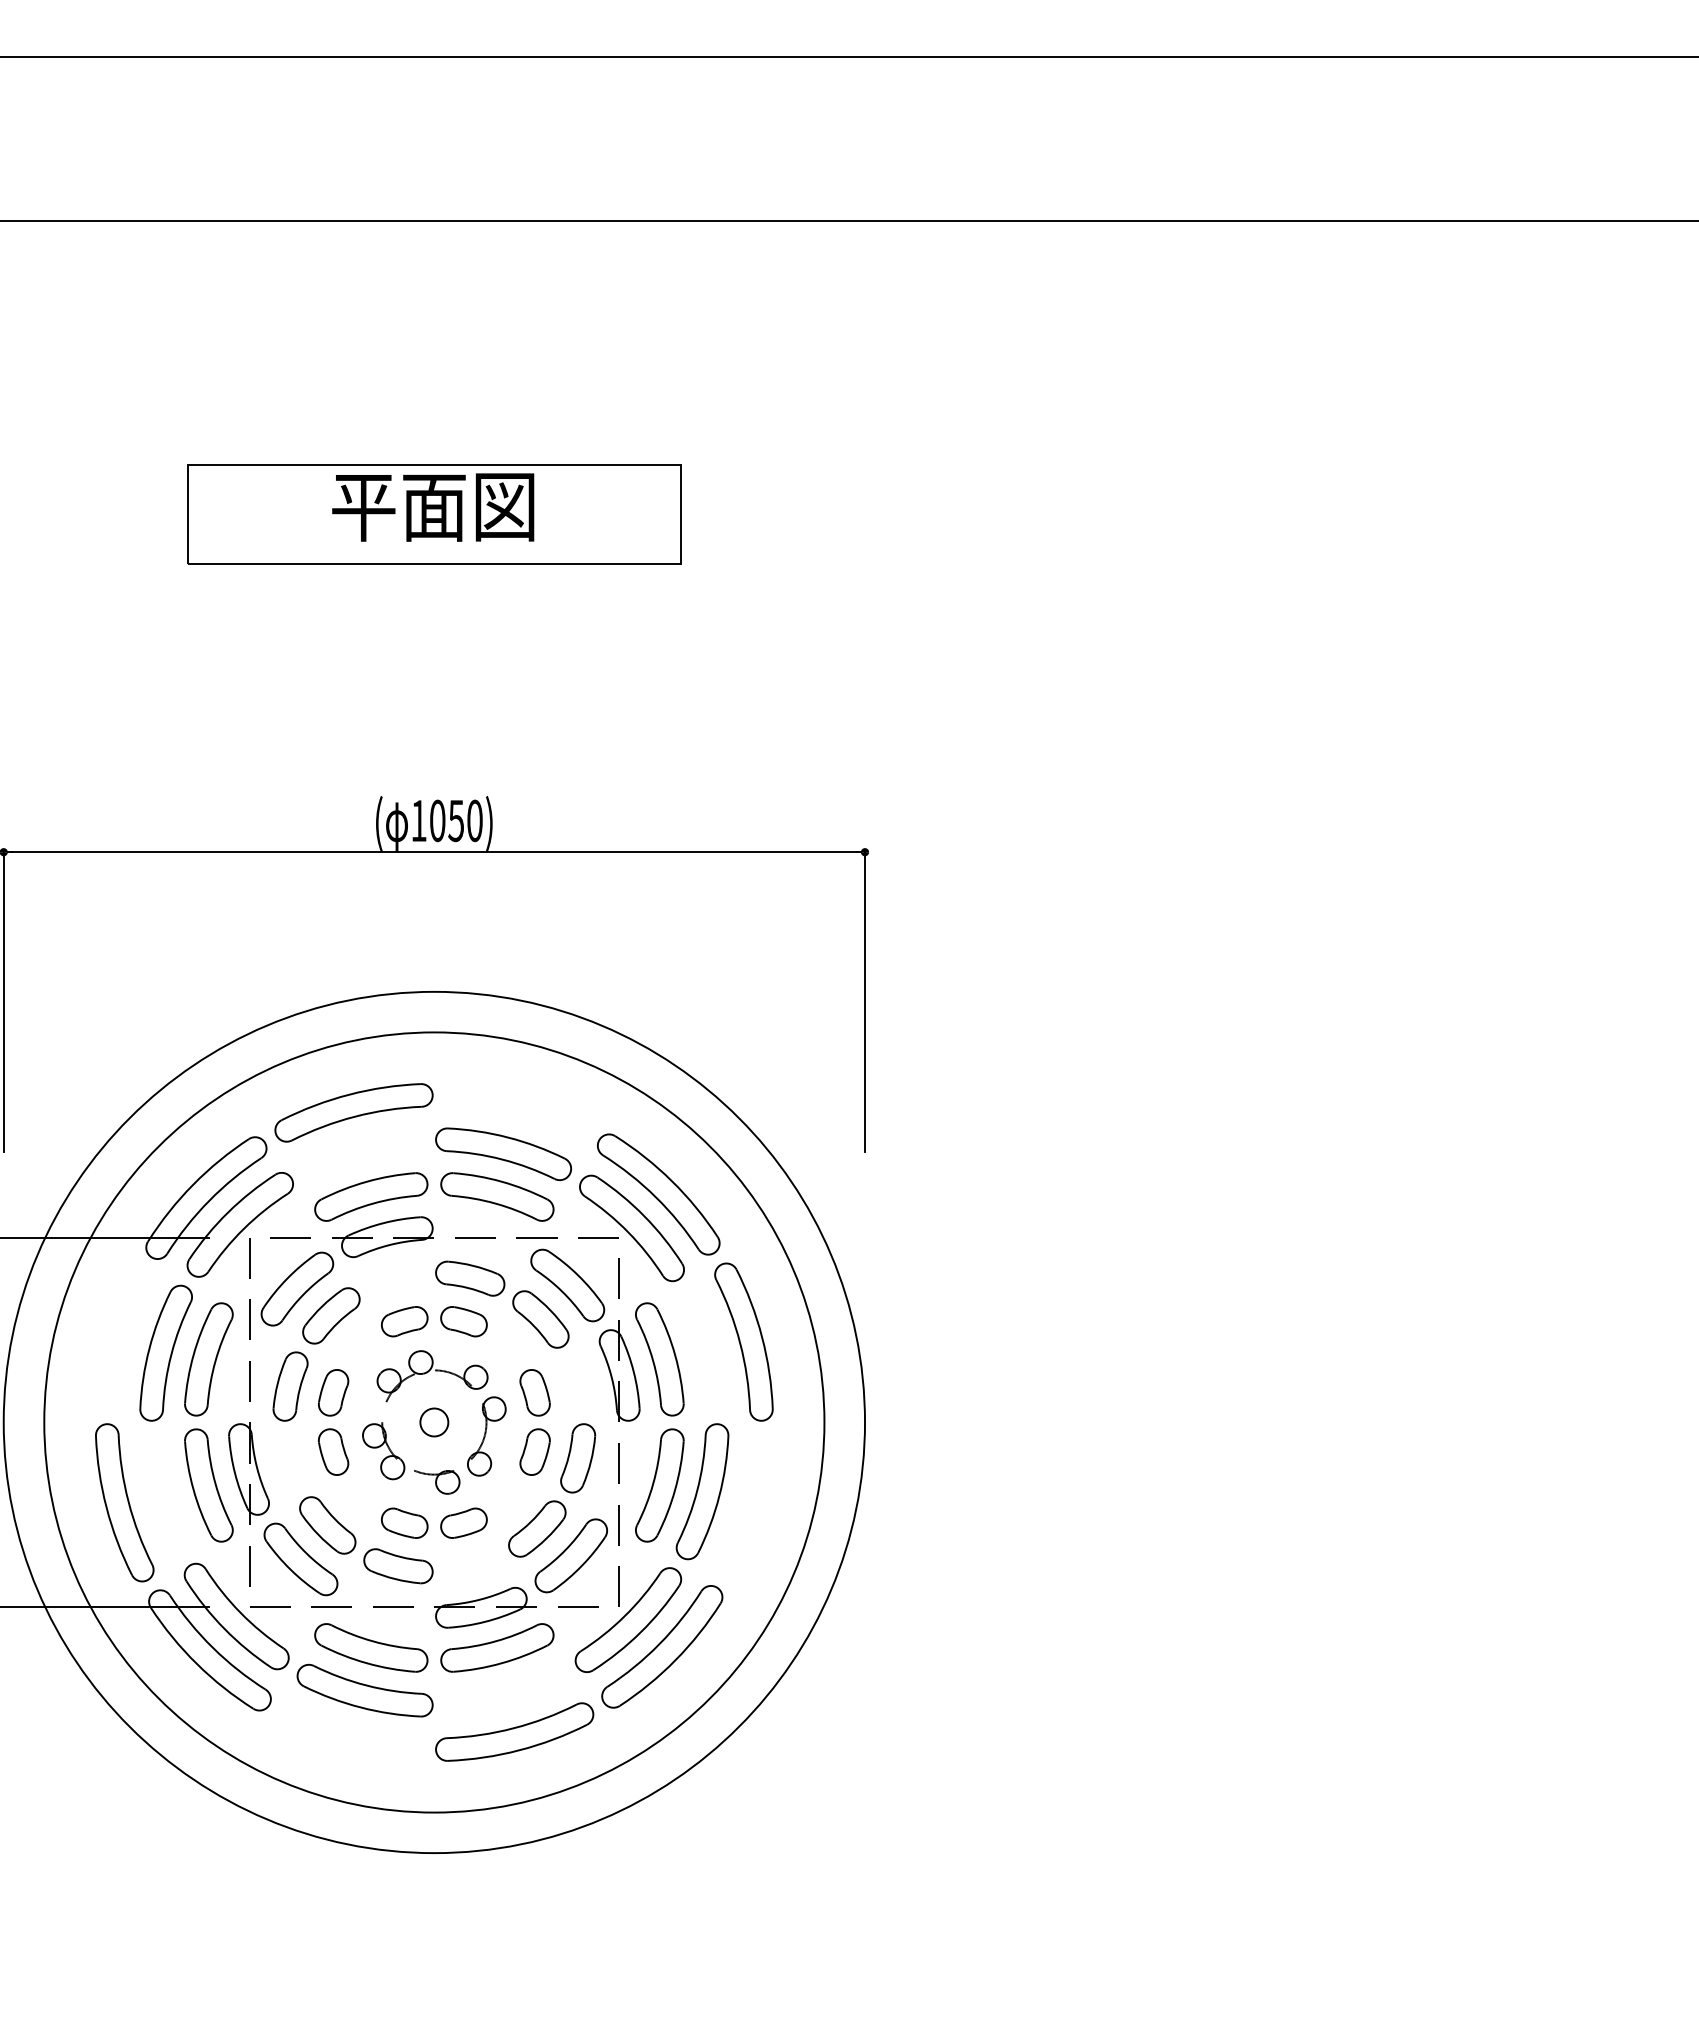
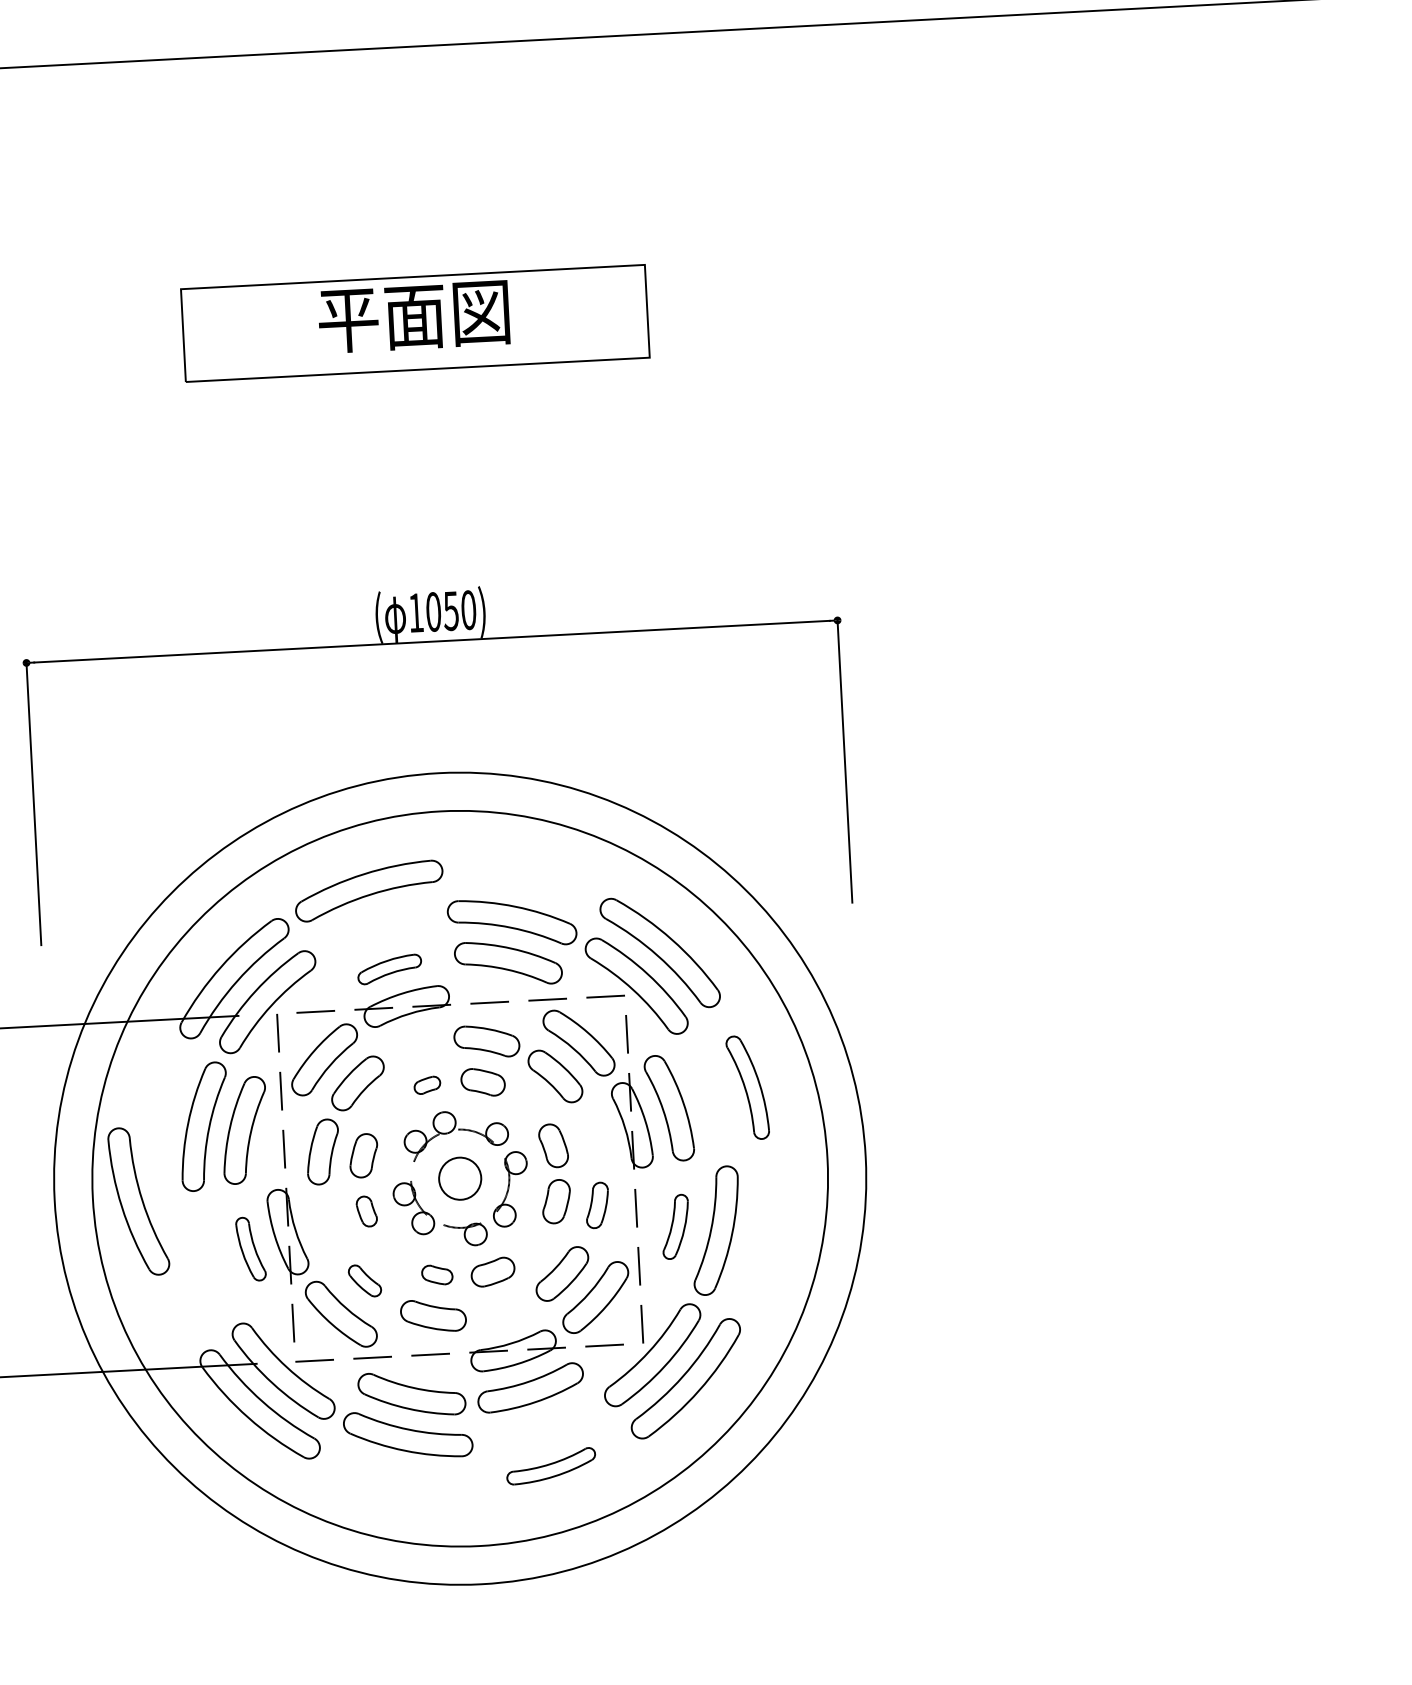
part: (371, 1196) -> (389, 969), size x0.6
part: (404, 1321) -> (427, 1085), size x0.6
part: (743, 1341) -> (747, 1087), size x0.7
circle: (434, 1422) -> (460, 1178), size x1.6
part: (333, 1451) -> (366, 1211), size x0.7
part: (578, 1458) -> (597, 1205), size x0.7
part: (208, 1485) -> (250, 1249), size x0.6
part: (659, 1485) -> (675, 1226), size x0.6
part: (124, 1502) -> (138, 1201), moved
part: (404, 1522) -> (437, 1274), size x0.7
part: (327, 1525) -> (364, 1281), size x0.6
part: (514, 1731) -> (550, 1465), size x0.6

